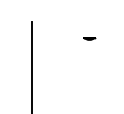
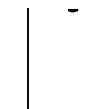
part: (90, 38) -> (73, 10), moved

